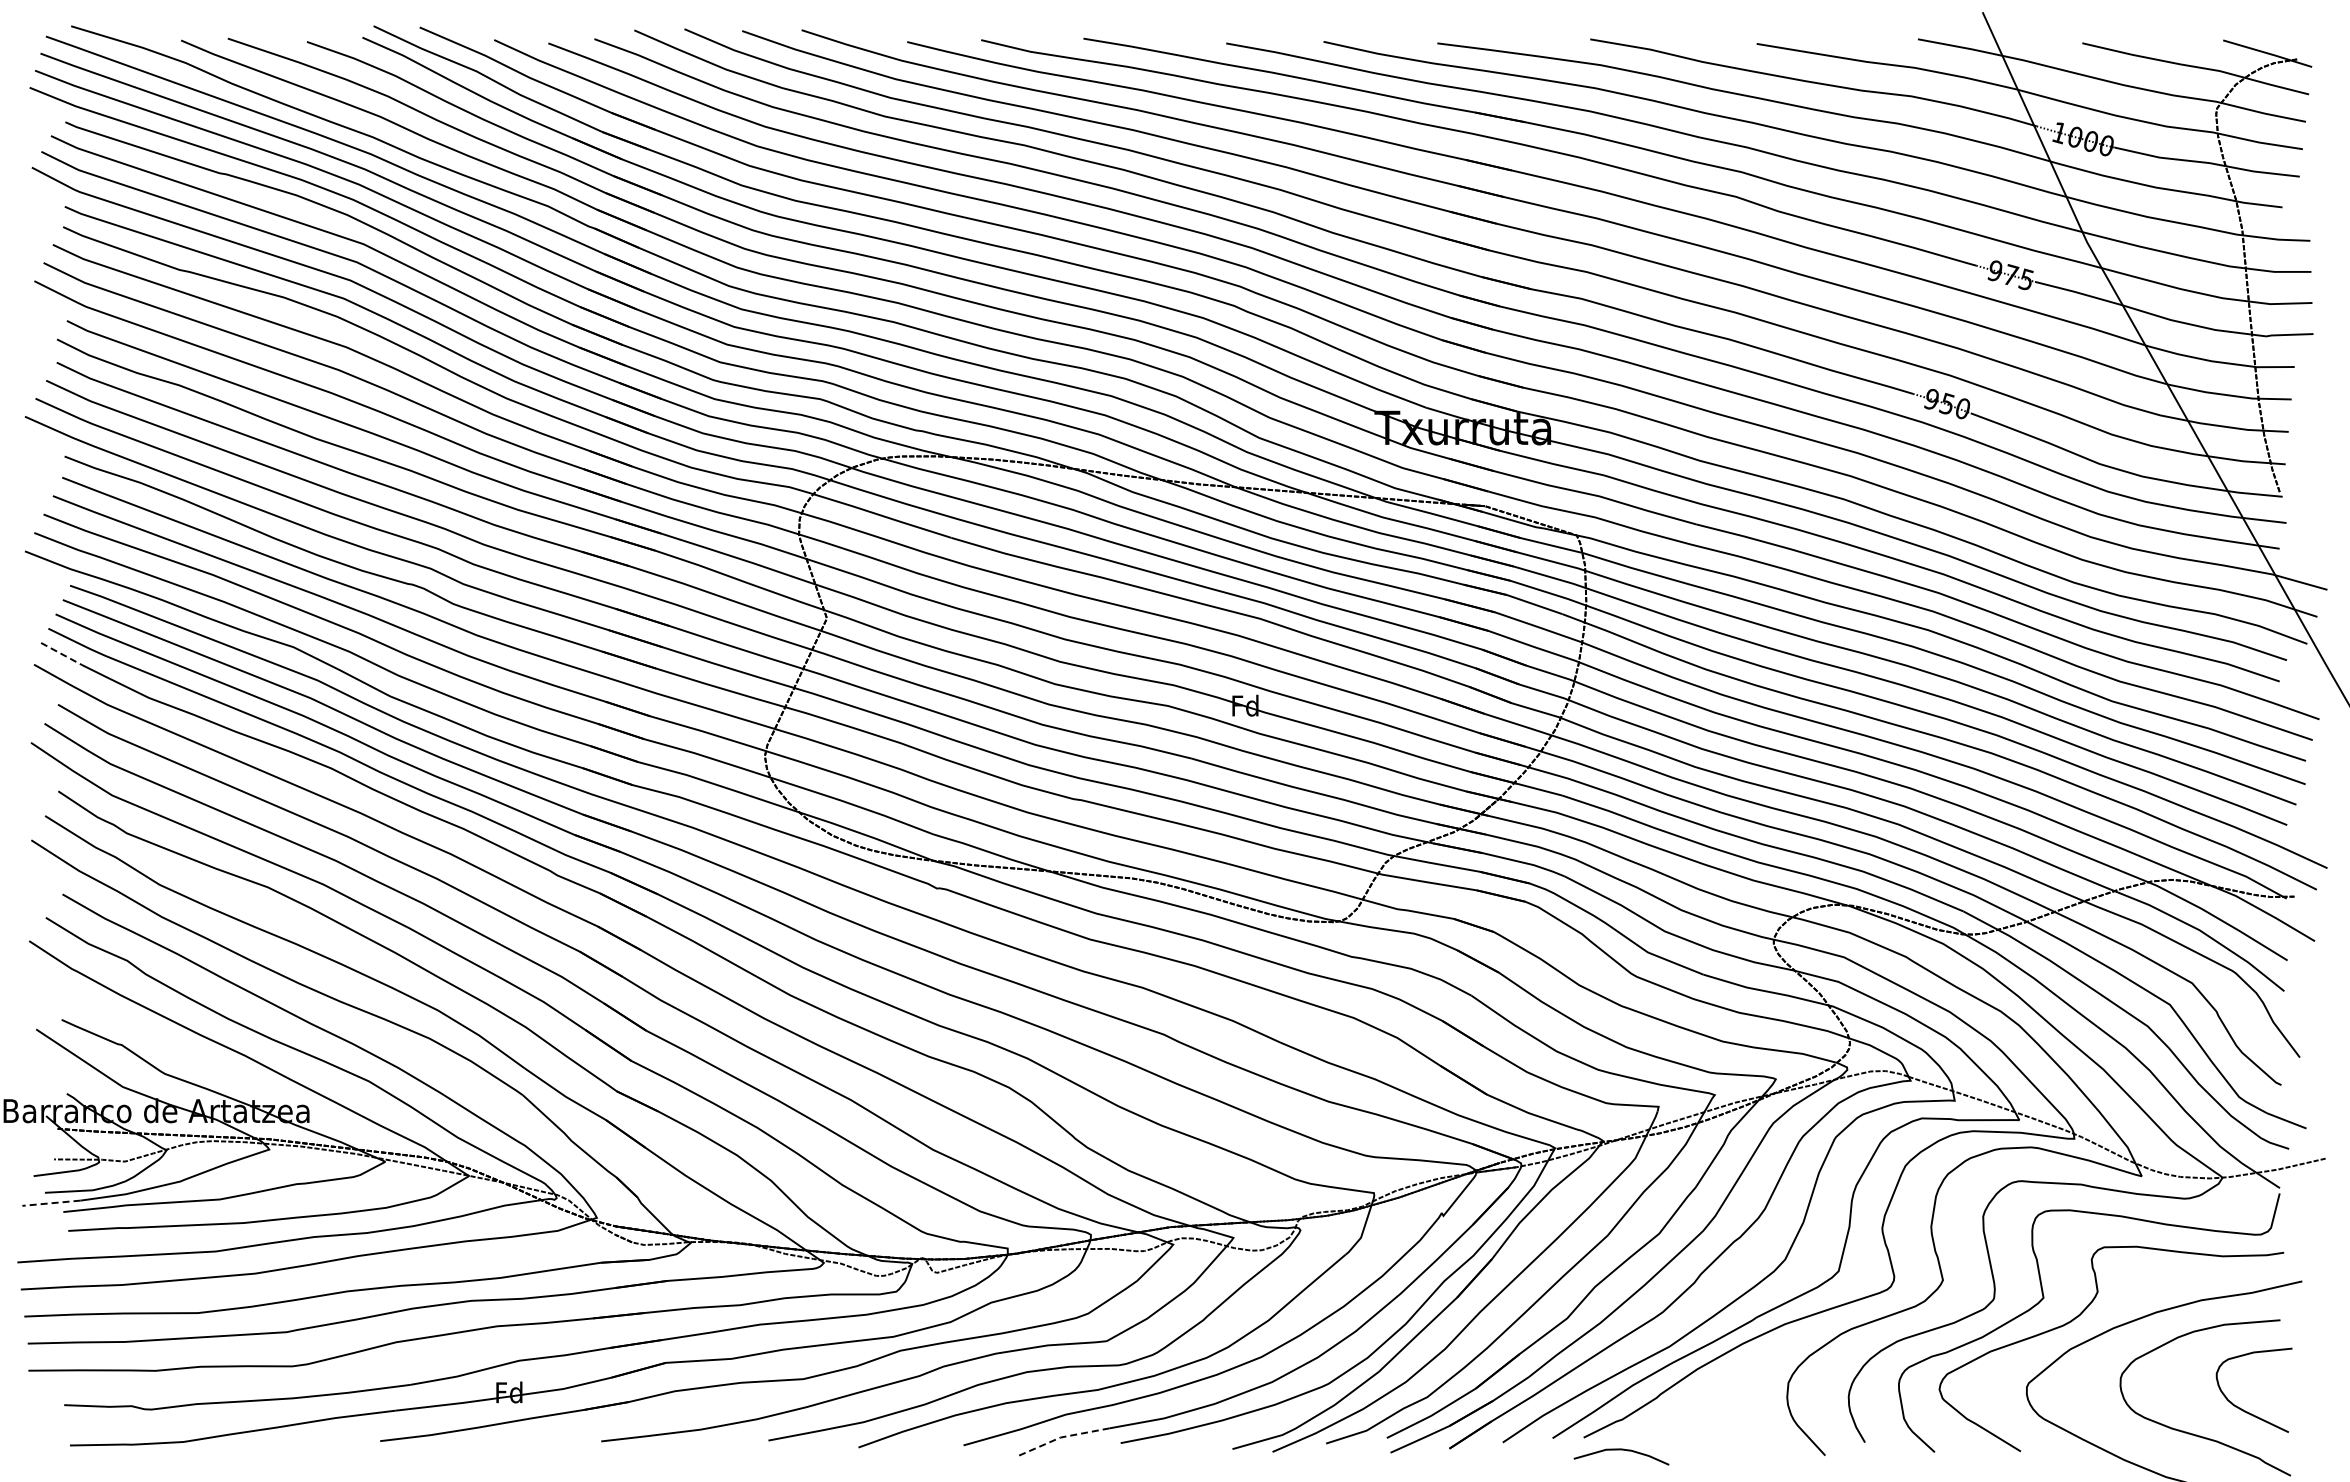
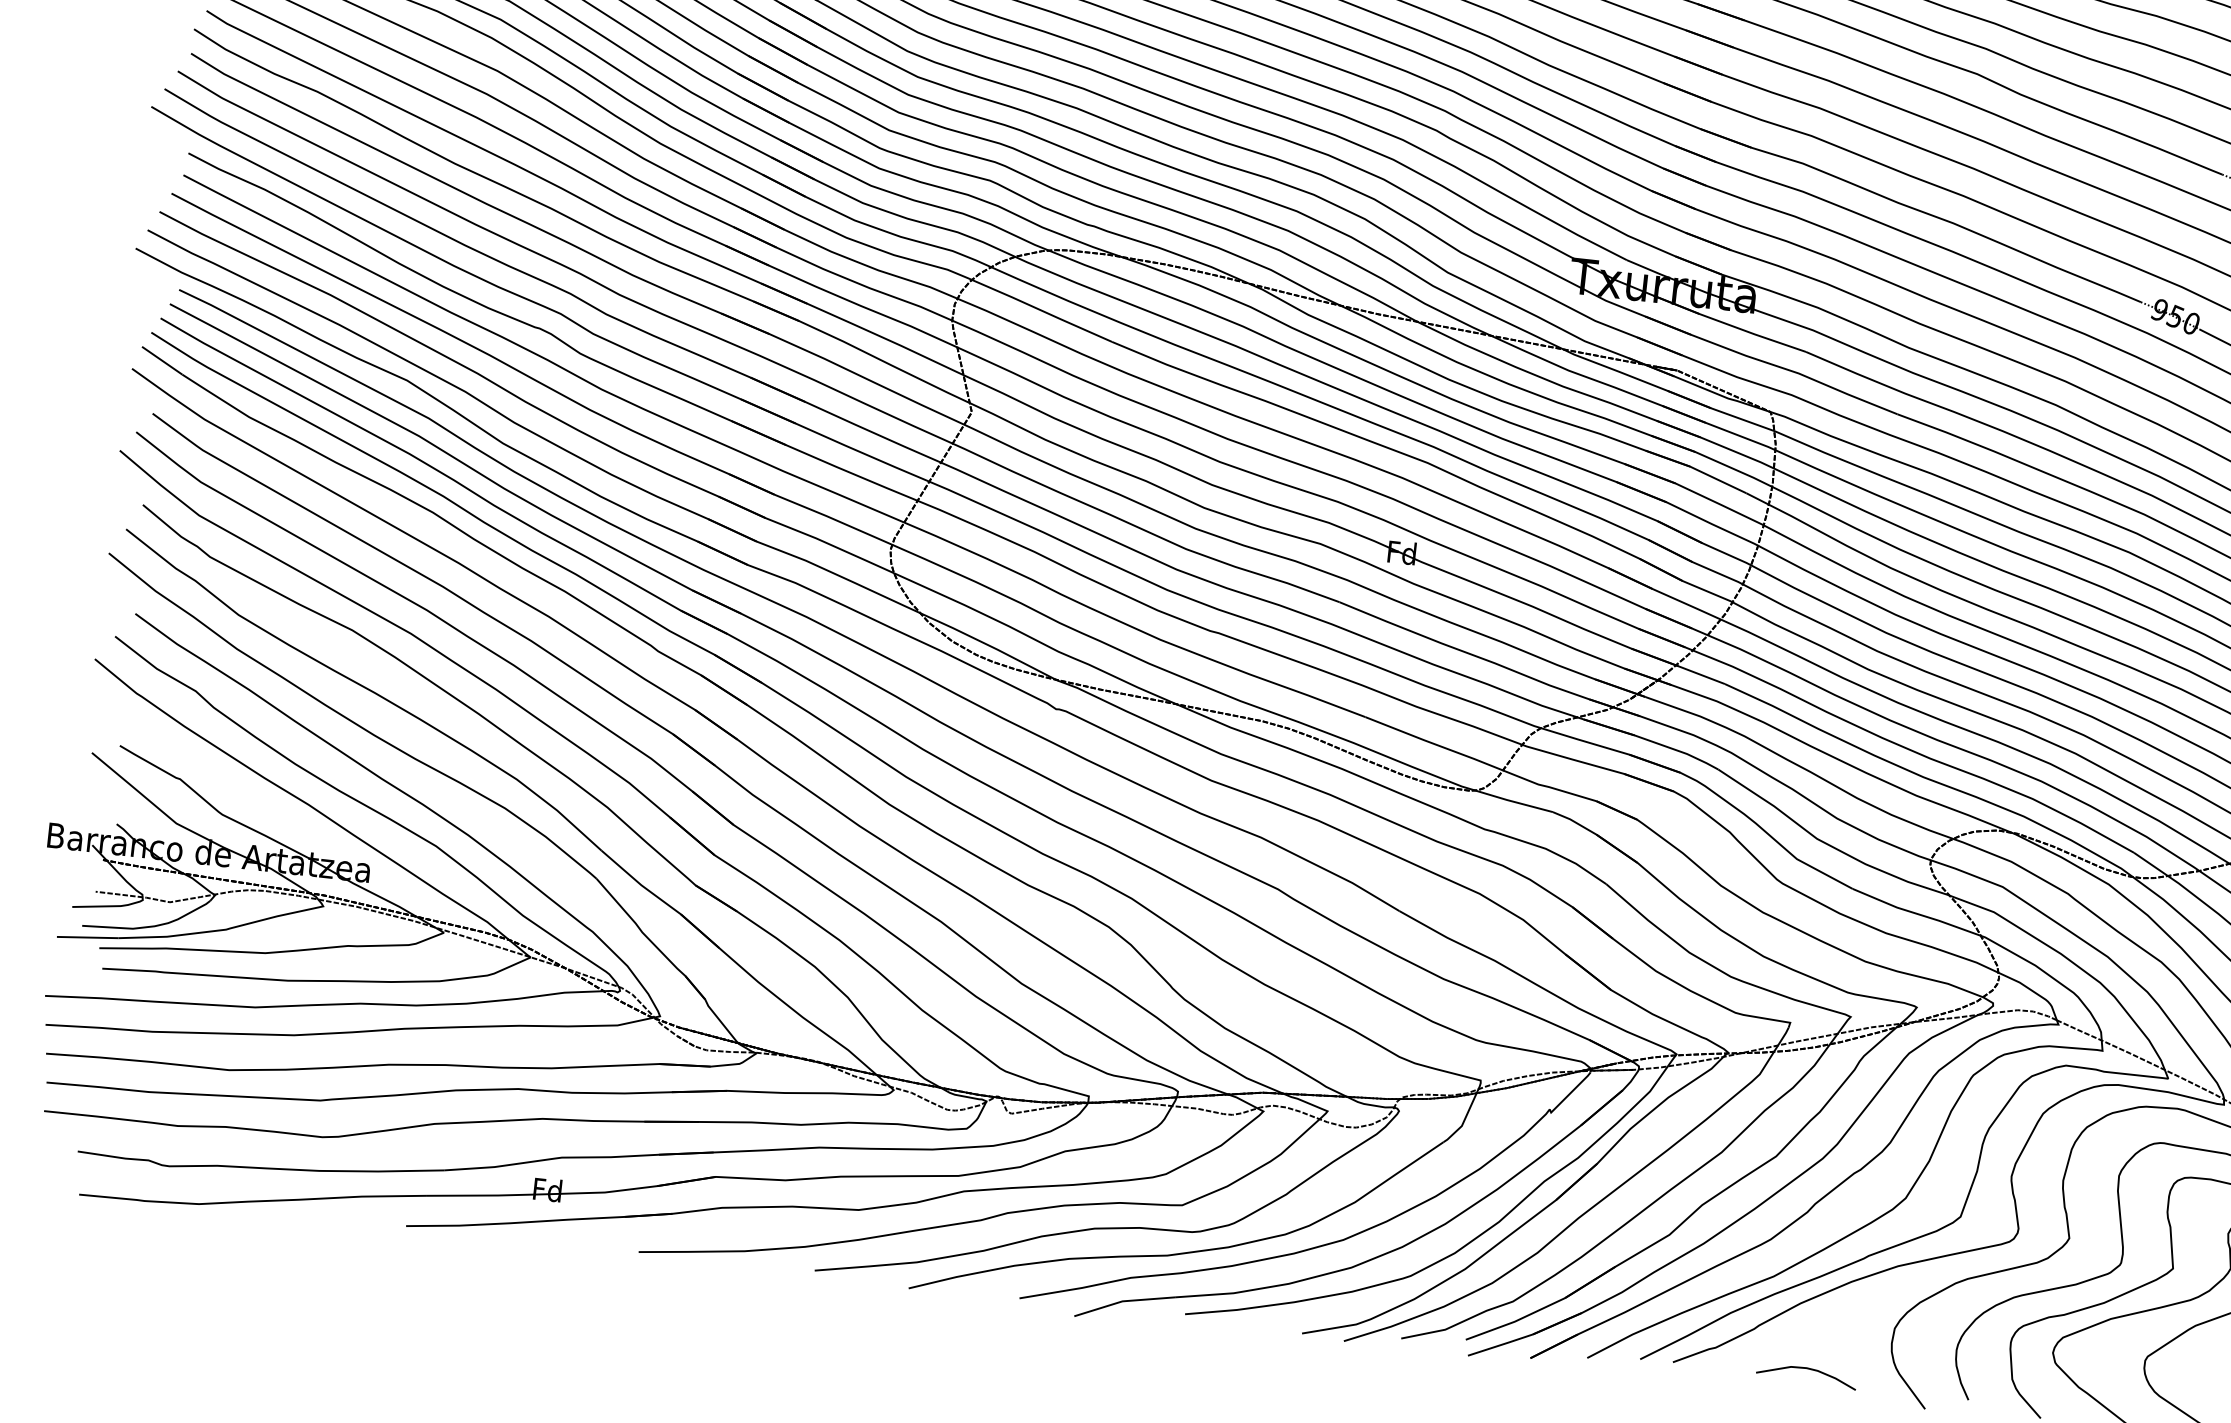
line: (61, 654) -> (162, 361), dashed -> solid
line: (50, 1203) -> (86, 937), dashed -> solid
line: (1060, 1437) -> (1122, 1301), dashed -> solid
curve: (1621, 1450) -> (1807, 1369), moved

